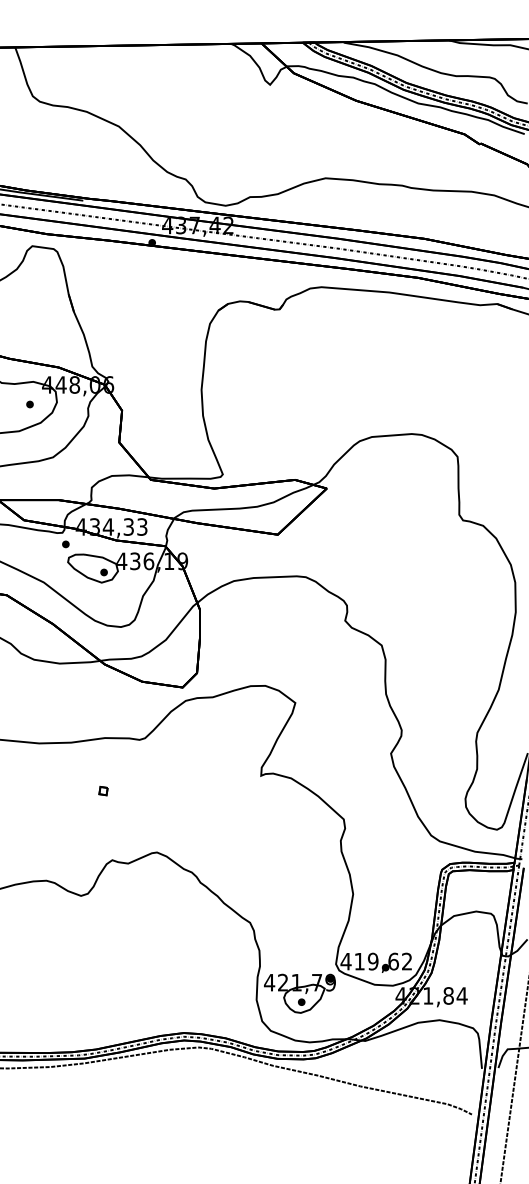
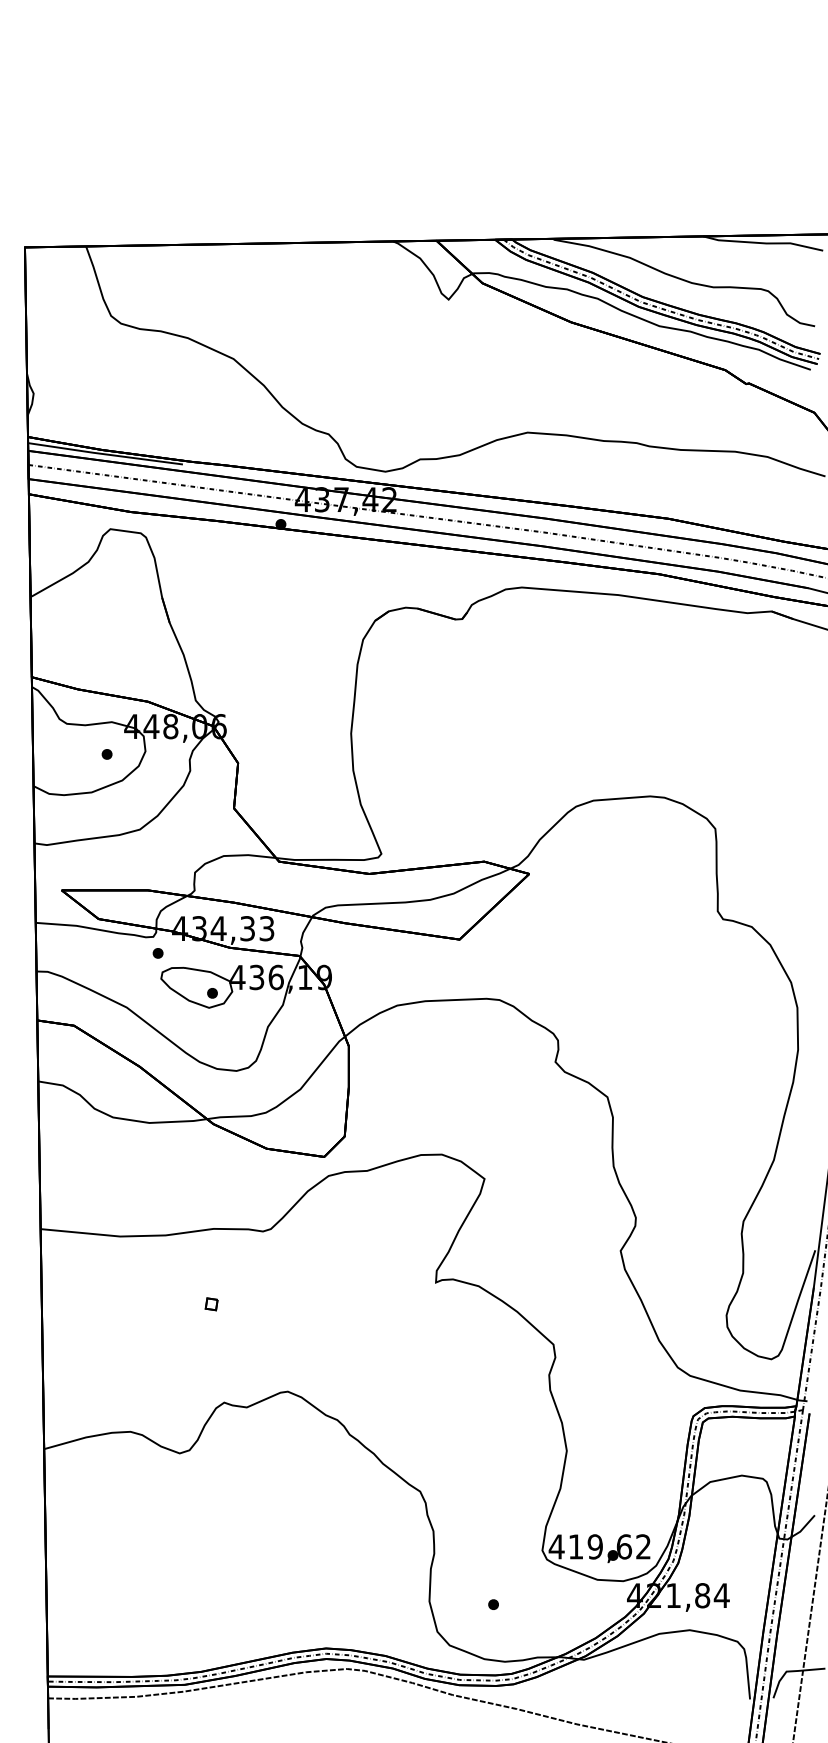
part: (299, 993) -> (490, 1592), removed

